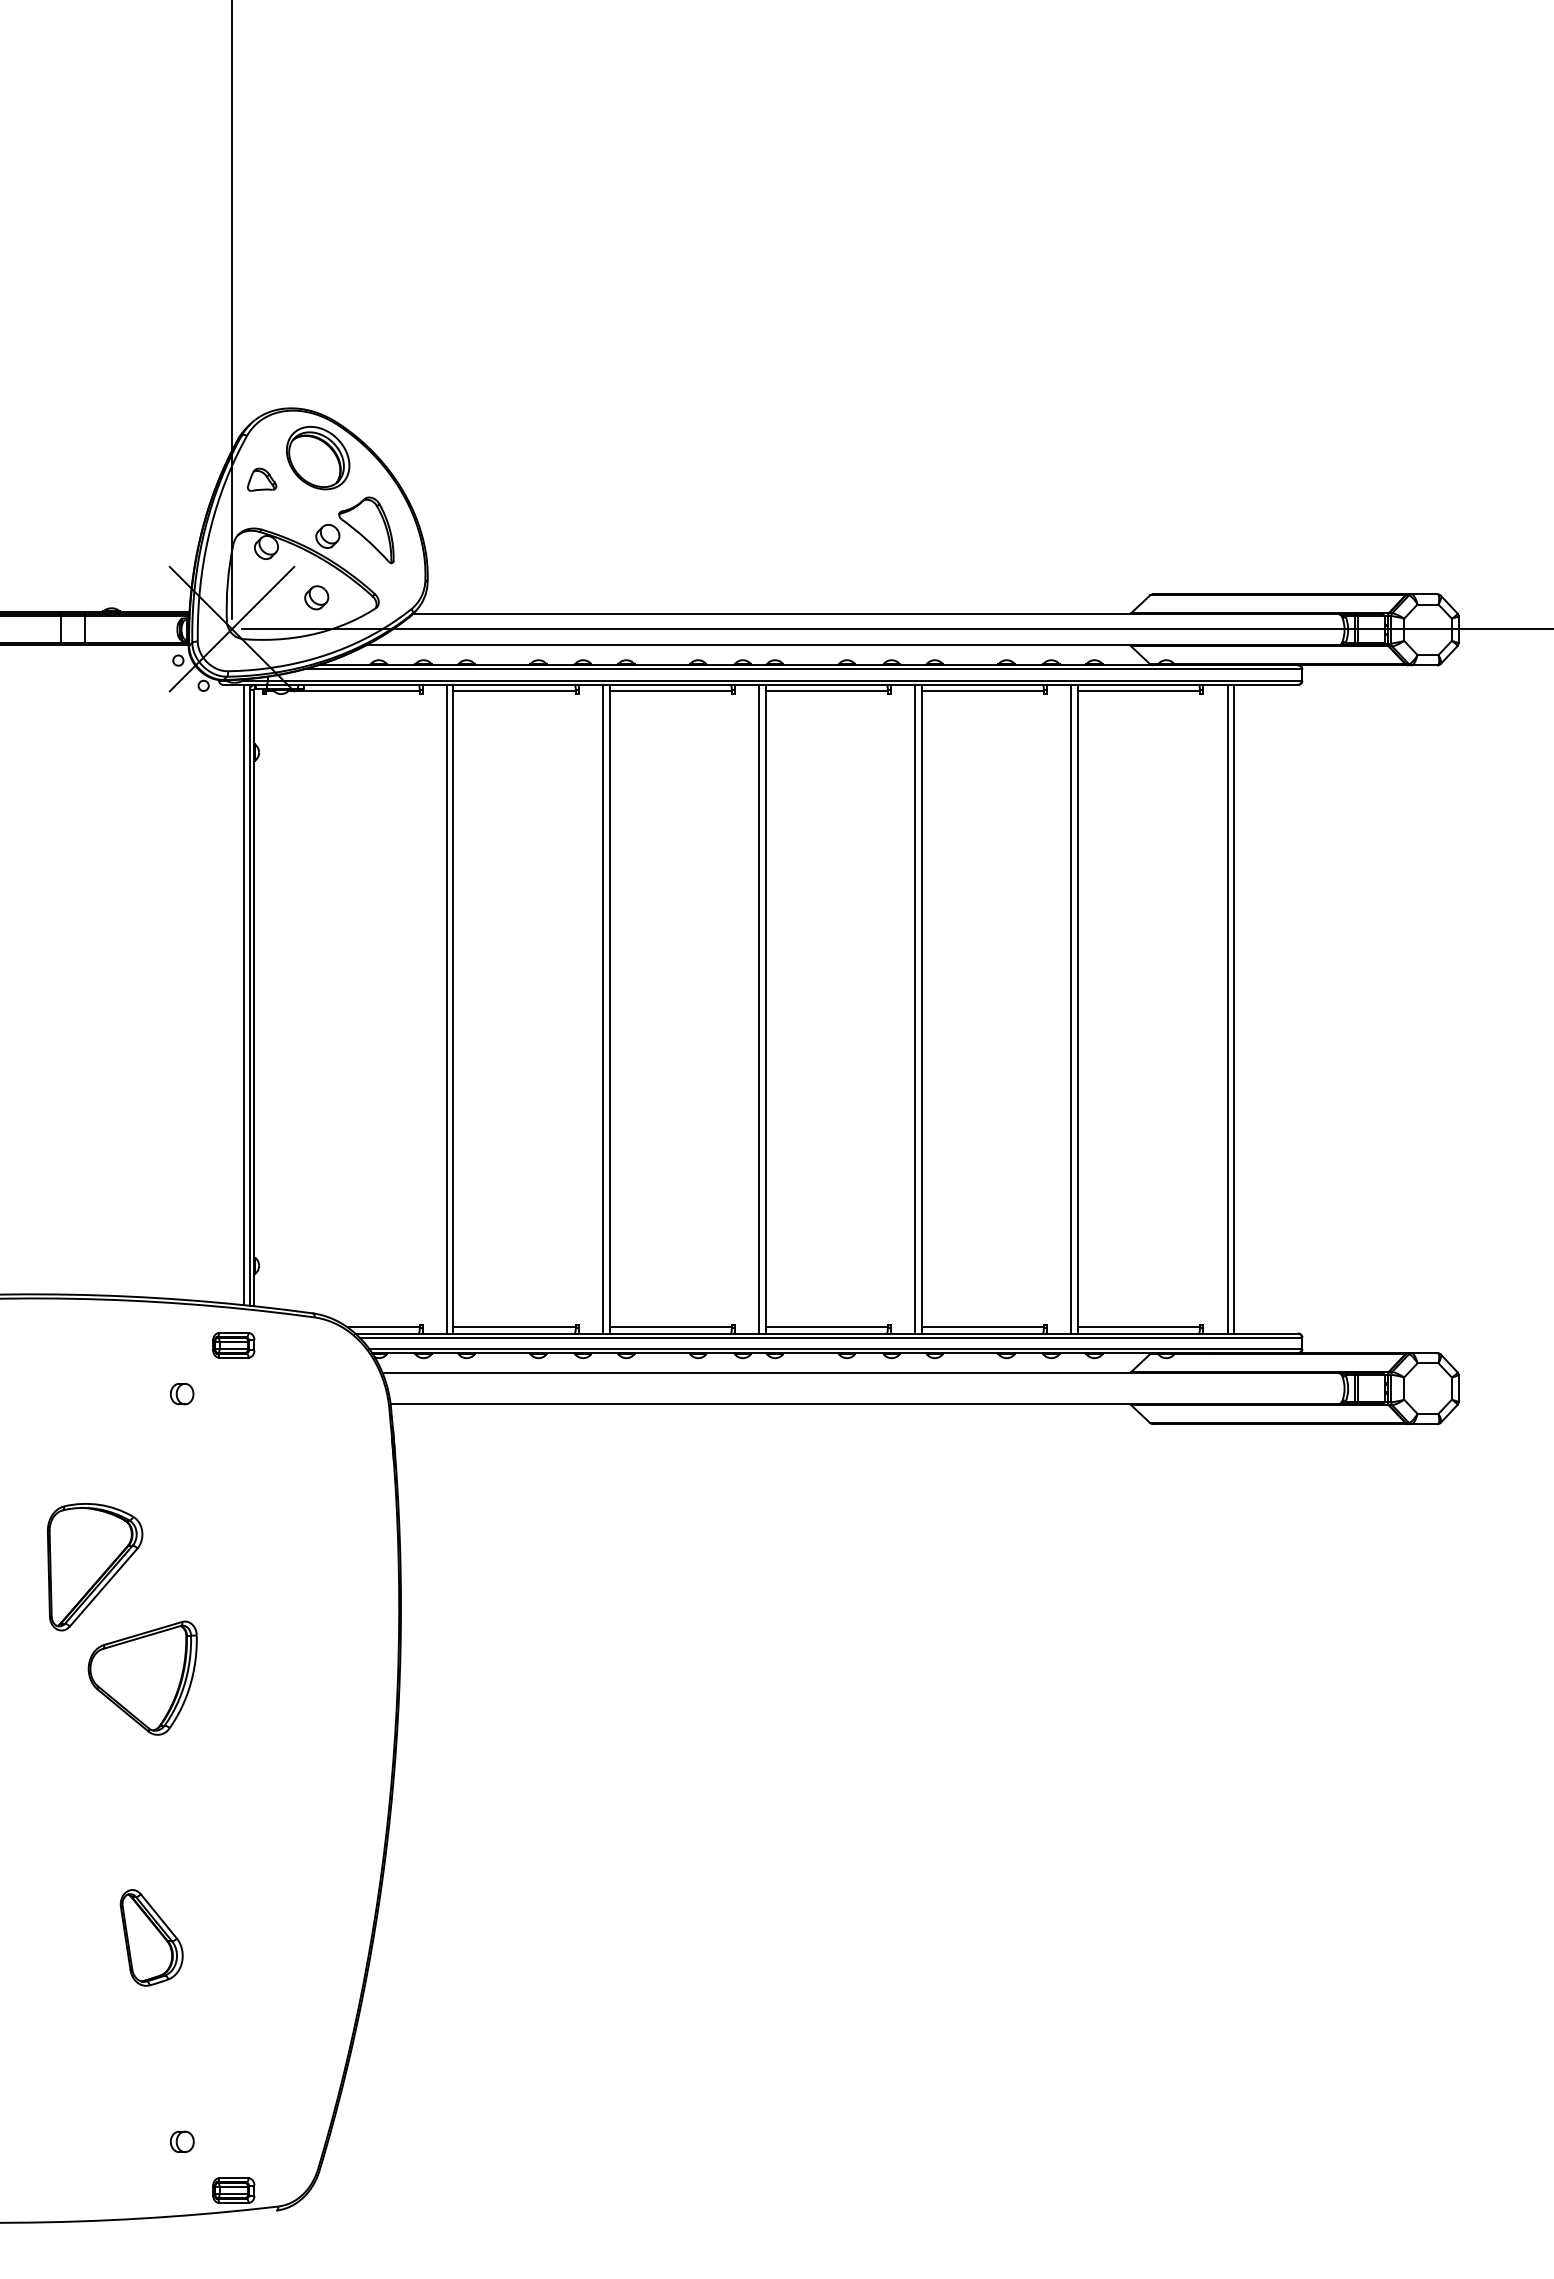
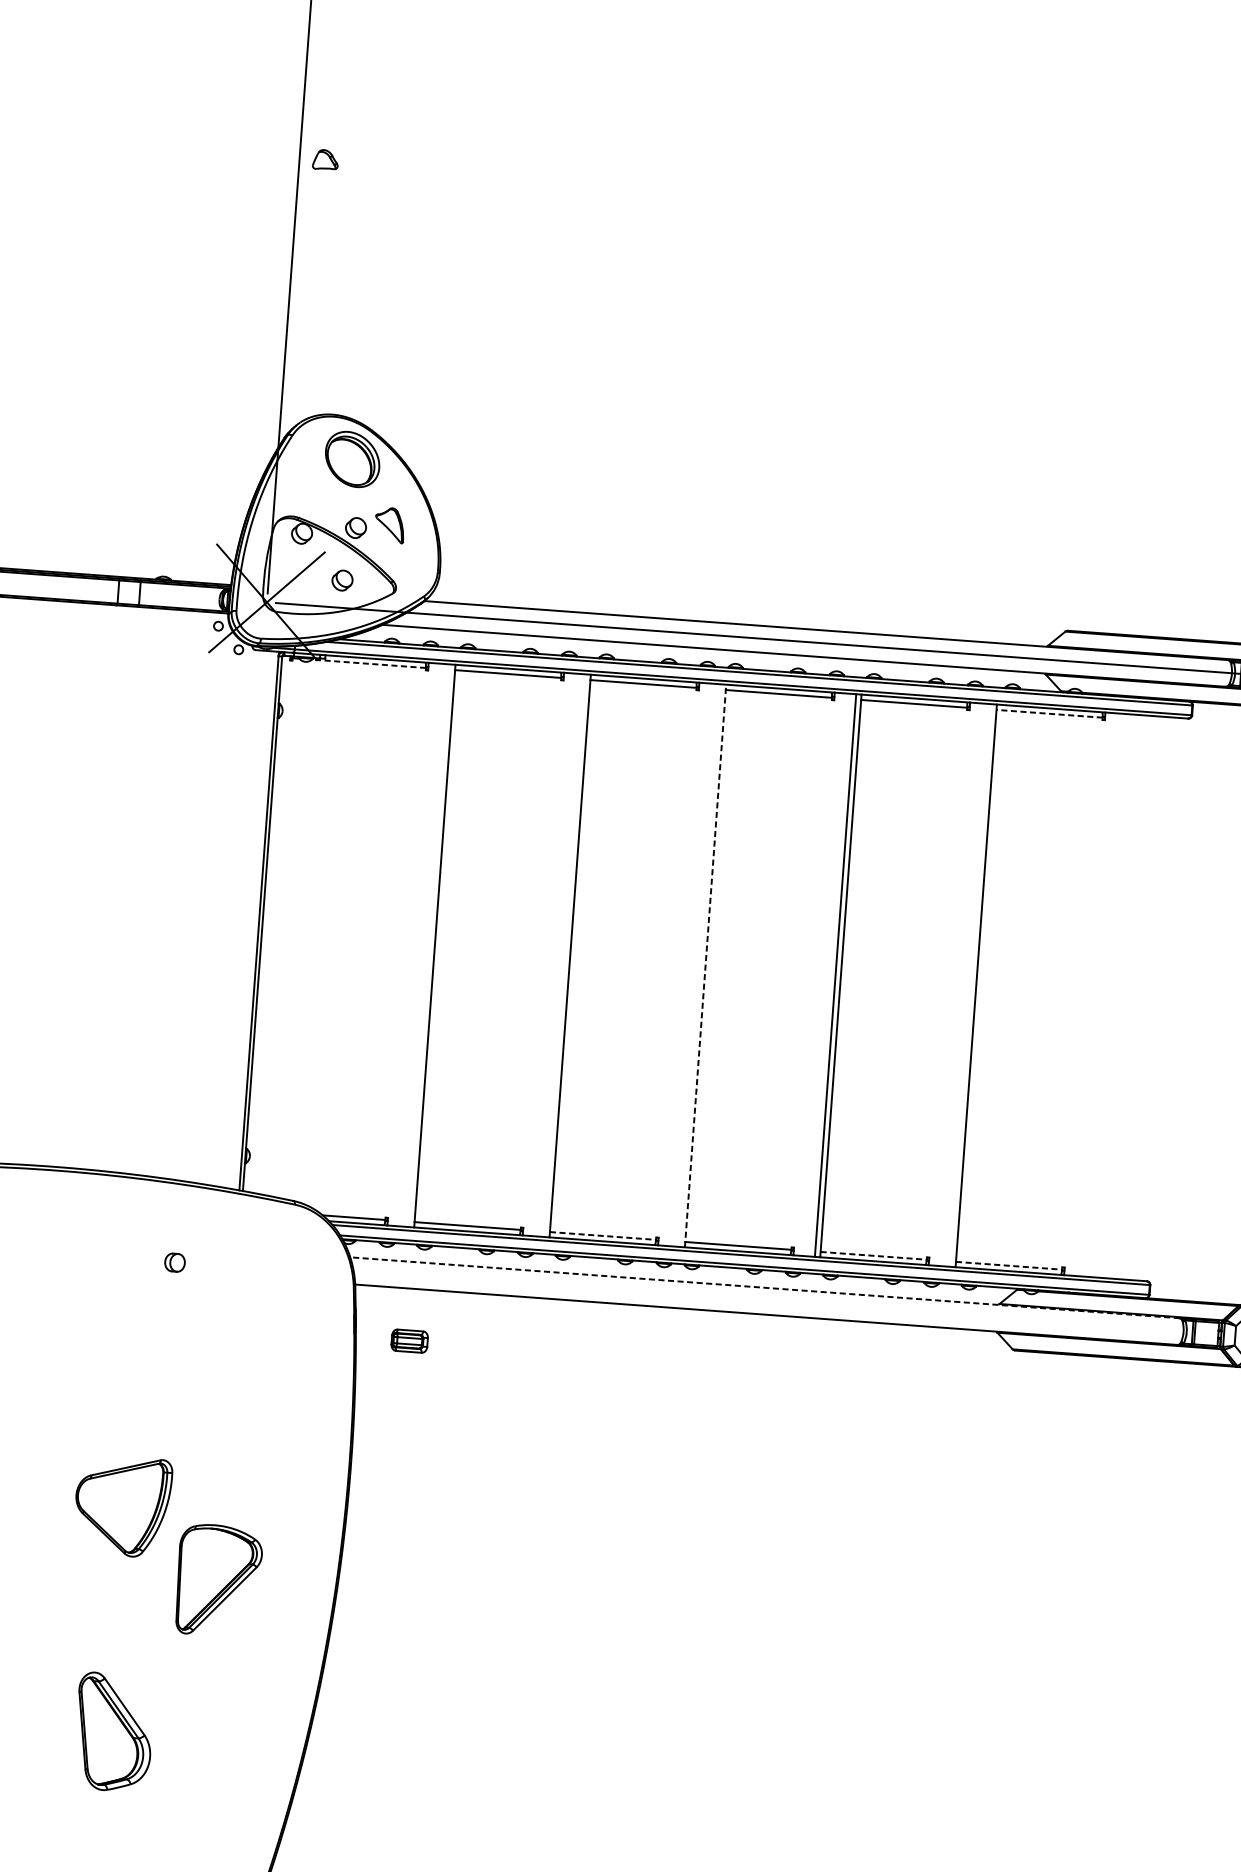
part: (261, 479) -> (325, 159), moved
part: (366, 530) -> (389, 525), size x0.6
line: (354, 691) -> (369, 664), solid -> dashed
line: (1138, 691) -> (1049, 714), solid -> dashed
line: (243, 994) -> (253, 919), removed
line: (447, 1008) -> (429, 945), removed
line: (603, 1008) -> (565, 955), removed
line: (759, 1008) -> (700, 965), removed
line: (765, 1008) -> (705, 965), solid -> dashed
line: (1071, 1008) -> (970, 984), removed
line: (1227, 1008) -> (1106, 994), removed
line: (1233, 1008) -> (1111, 995), removed
line: (671, 1327) -> (603, 1236), solid -> dashed
line: (983, 1327) -> (874, 1255), solid -> dashed
line: (1139, 1327) -> (1009, 1265), solid -> dashed
part: (233, 1345) -> (409, 1341), moved
line: (860, 1373) -> (764, 1288), solid -> dashed
part: (94, 1566) -> (218, 1580), moved
part: (151, 1937) -> (113, 1732), size x1.4

